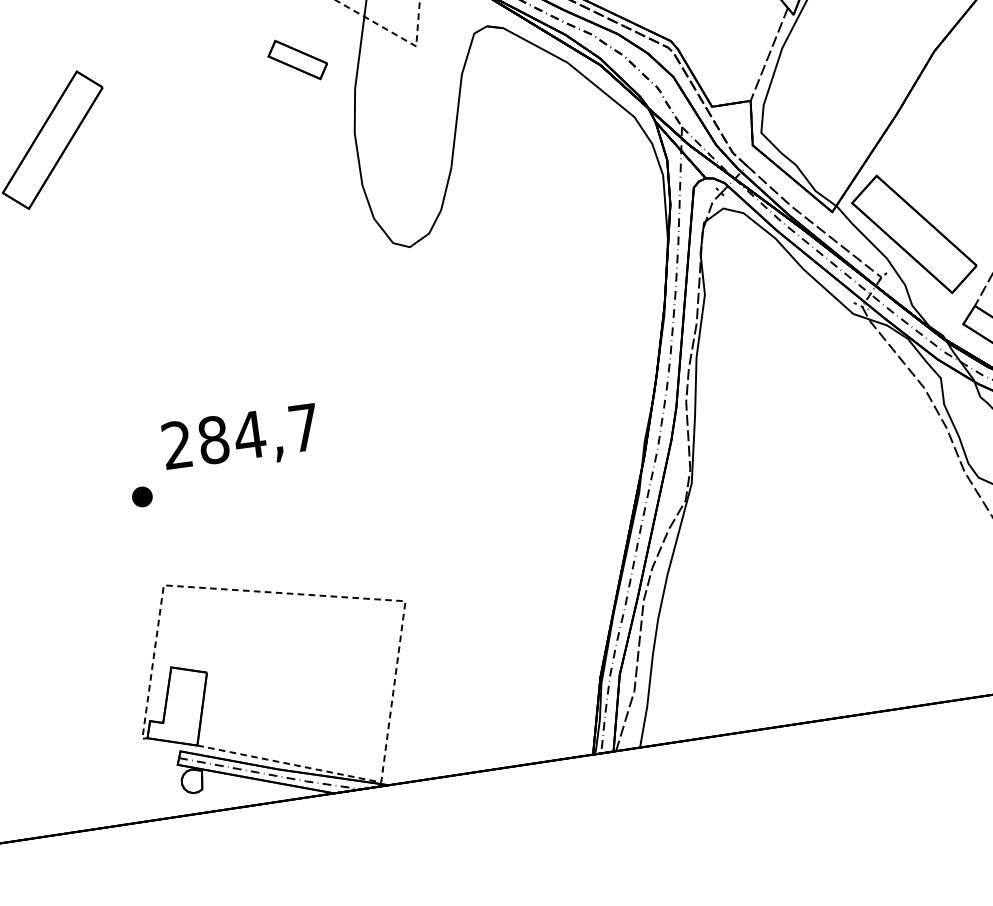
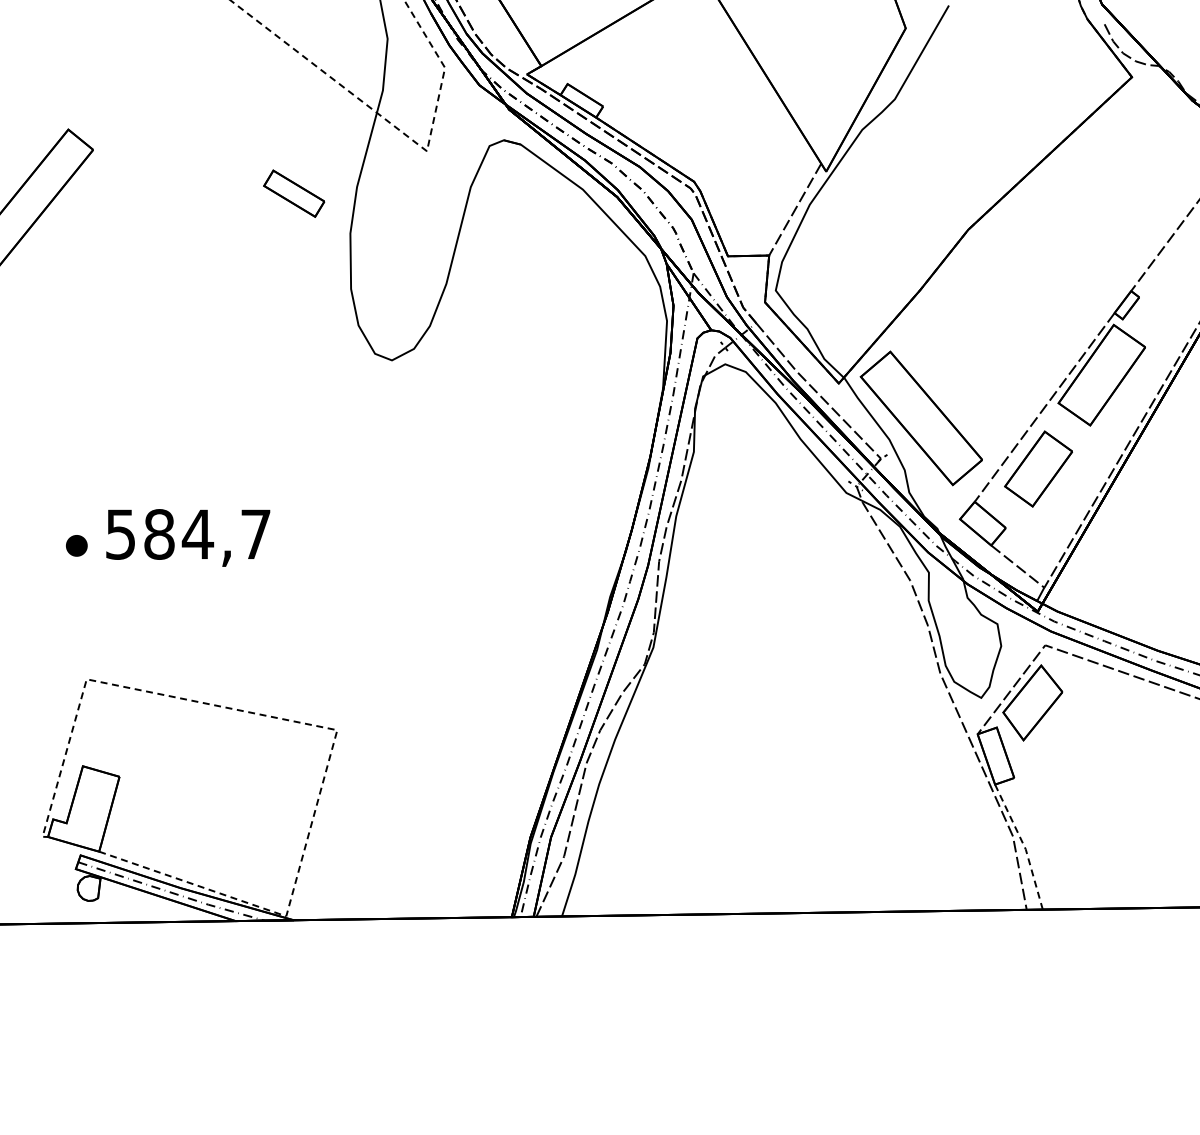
part: (298, 59) -> (294, 193), moved
text: (177, 445) -> (120, 534), 284,7 -> 584,7
part: (142, 496) -> (76, 545), moved

